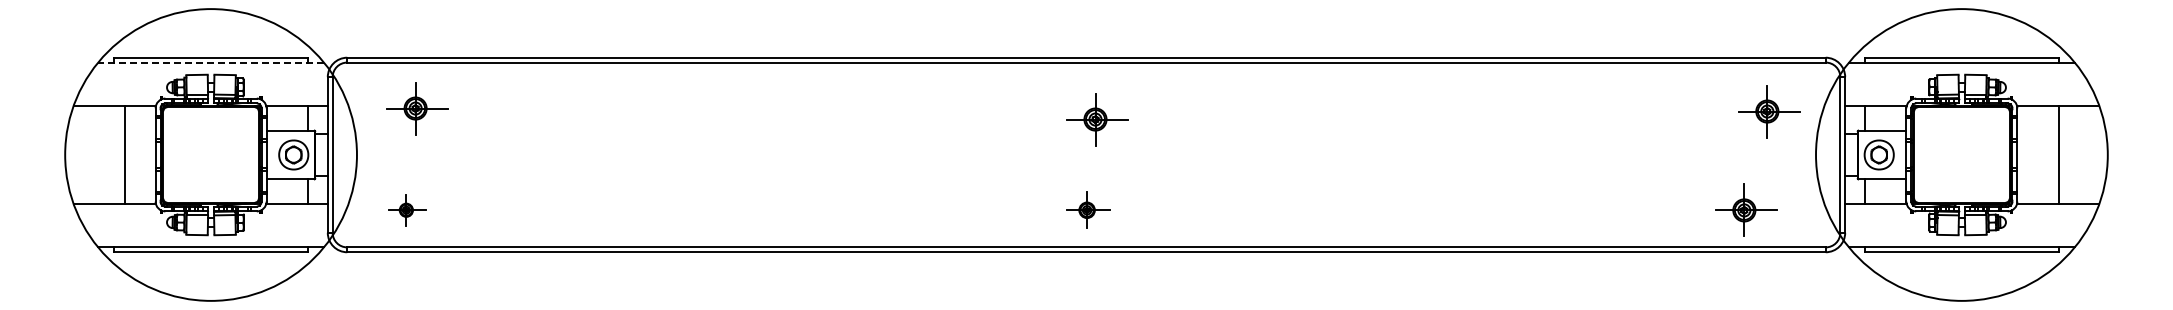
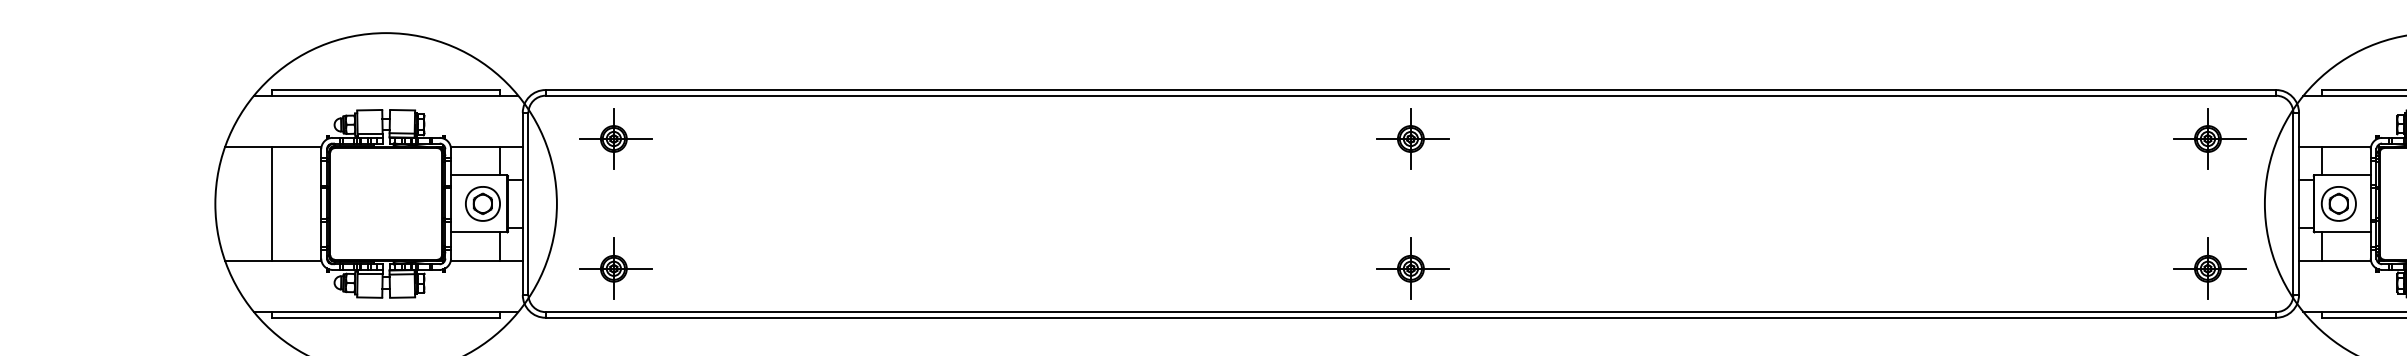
line: (211, 62) -> (386, 95), dashed -> solid
part: (417, 108) -> (616, 138), moved
part: (1769, 111) -> (2210, 138), moved
part: (1097, 119) -> (1413, 138), moved
line: (124, 154) -> (271, 203), moved
part: (407, 209) -> (616, 267), size x1.67
part: (1088, 209) -> (1413, 267), size x1.43
part: (1746, 209) -> (2210, 267), moved

